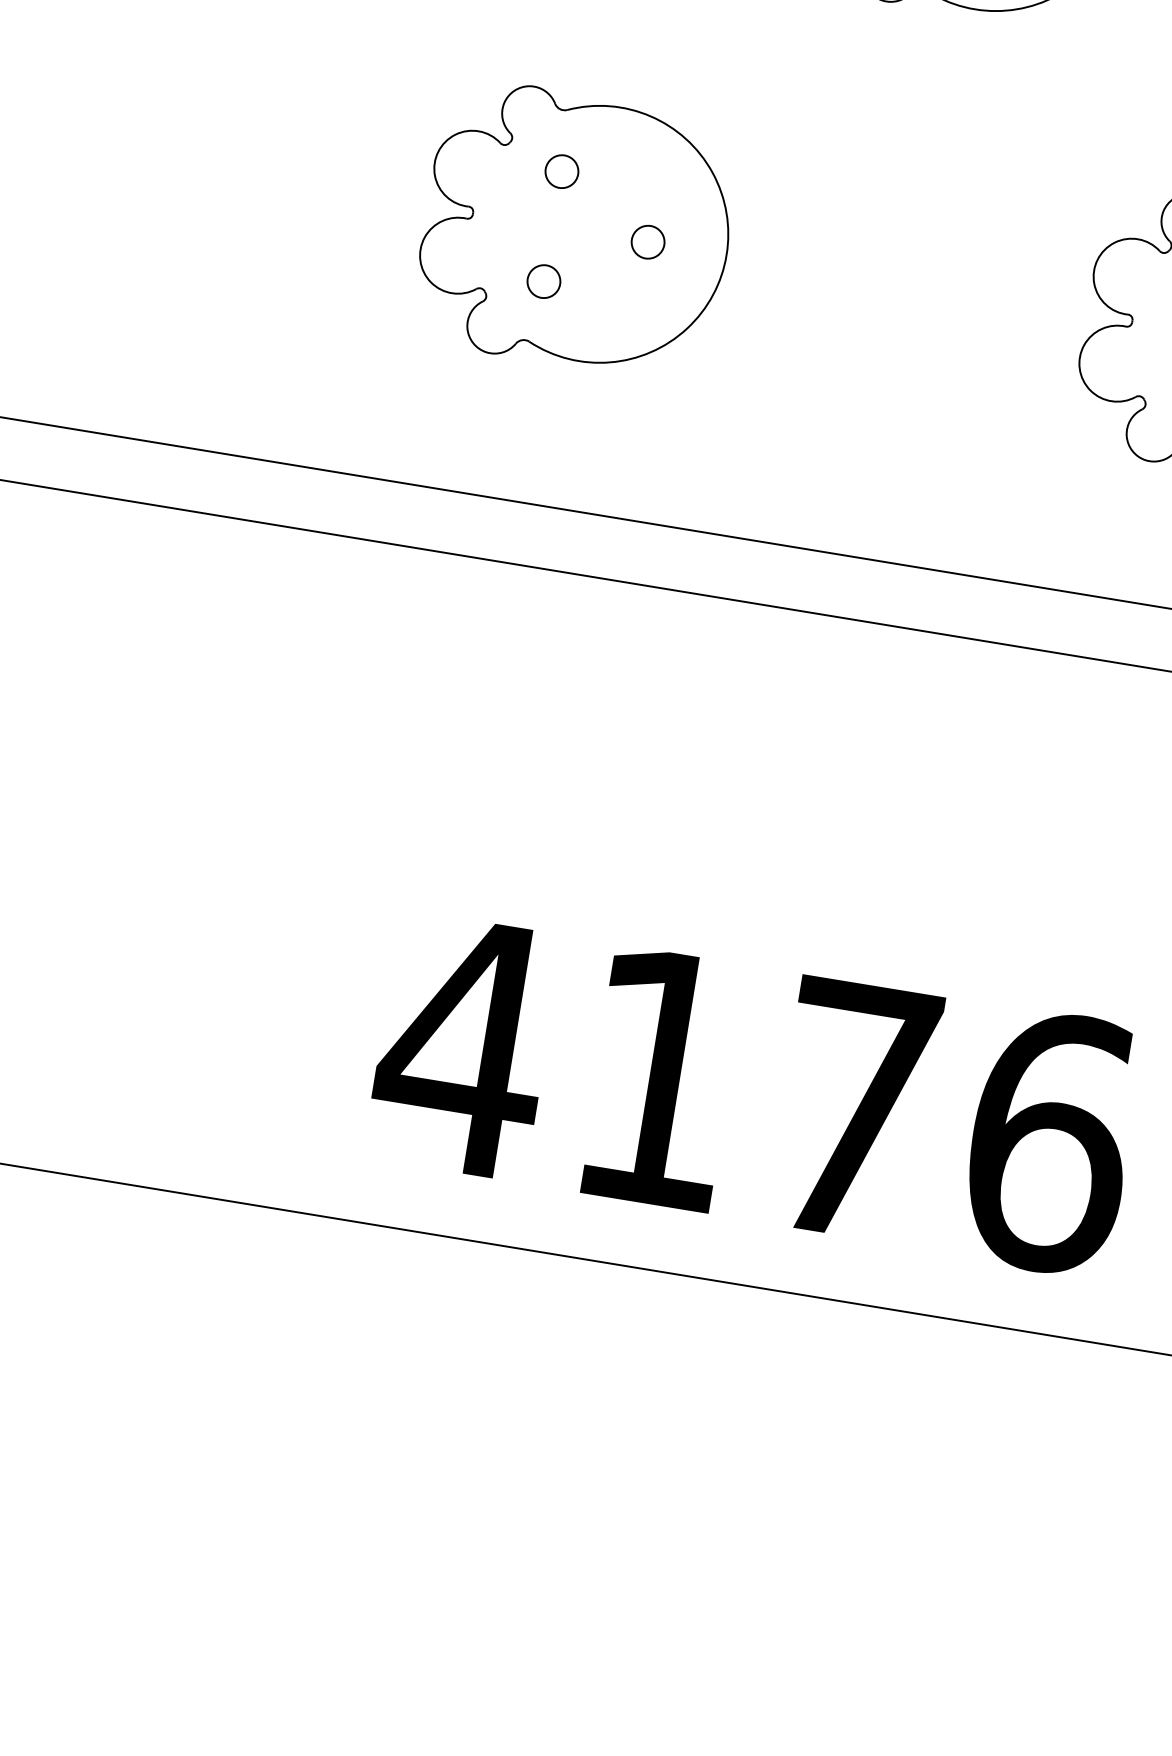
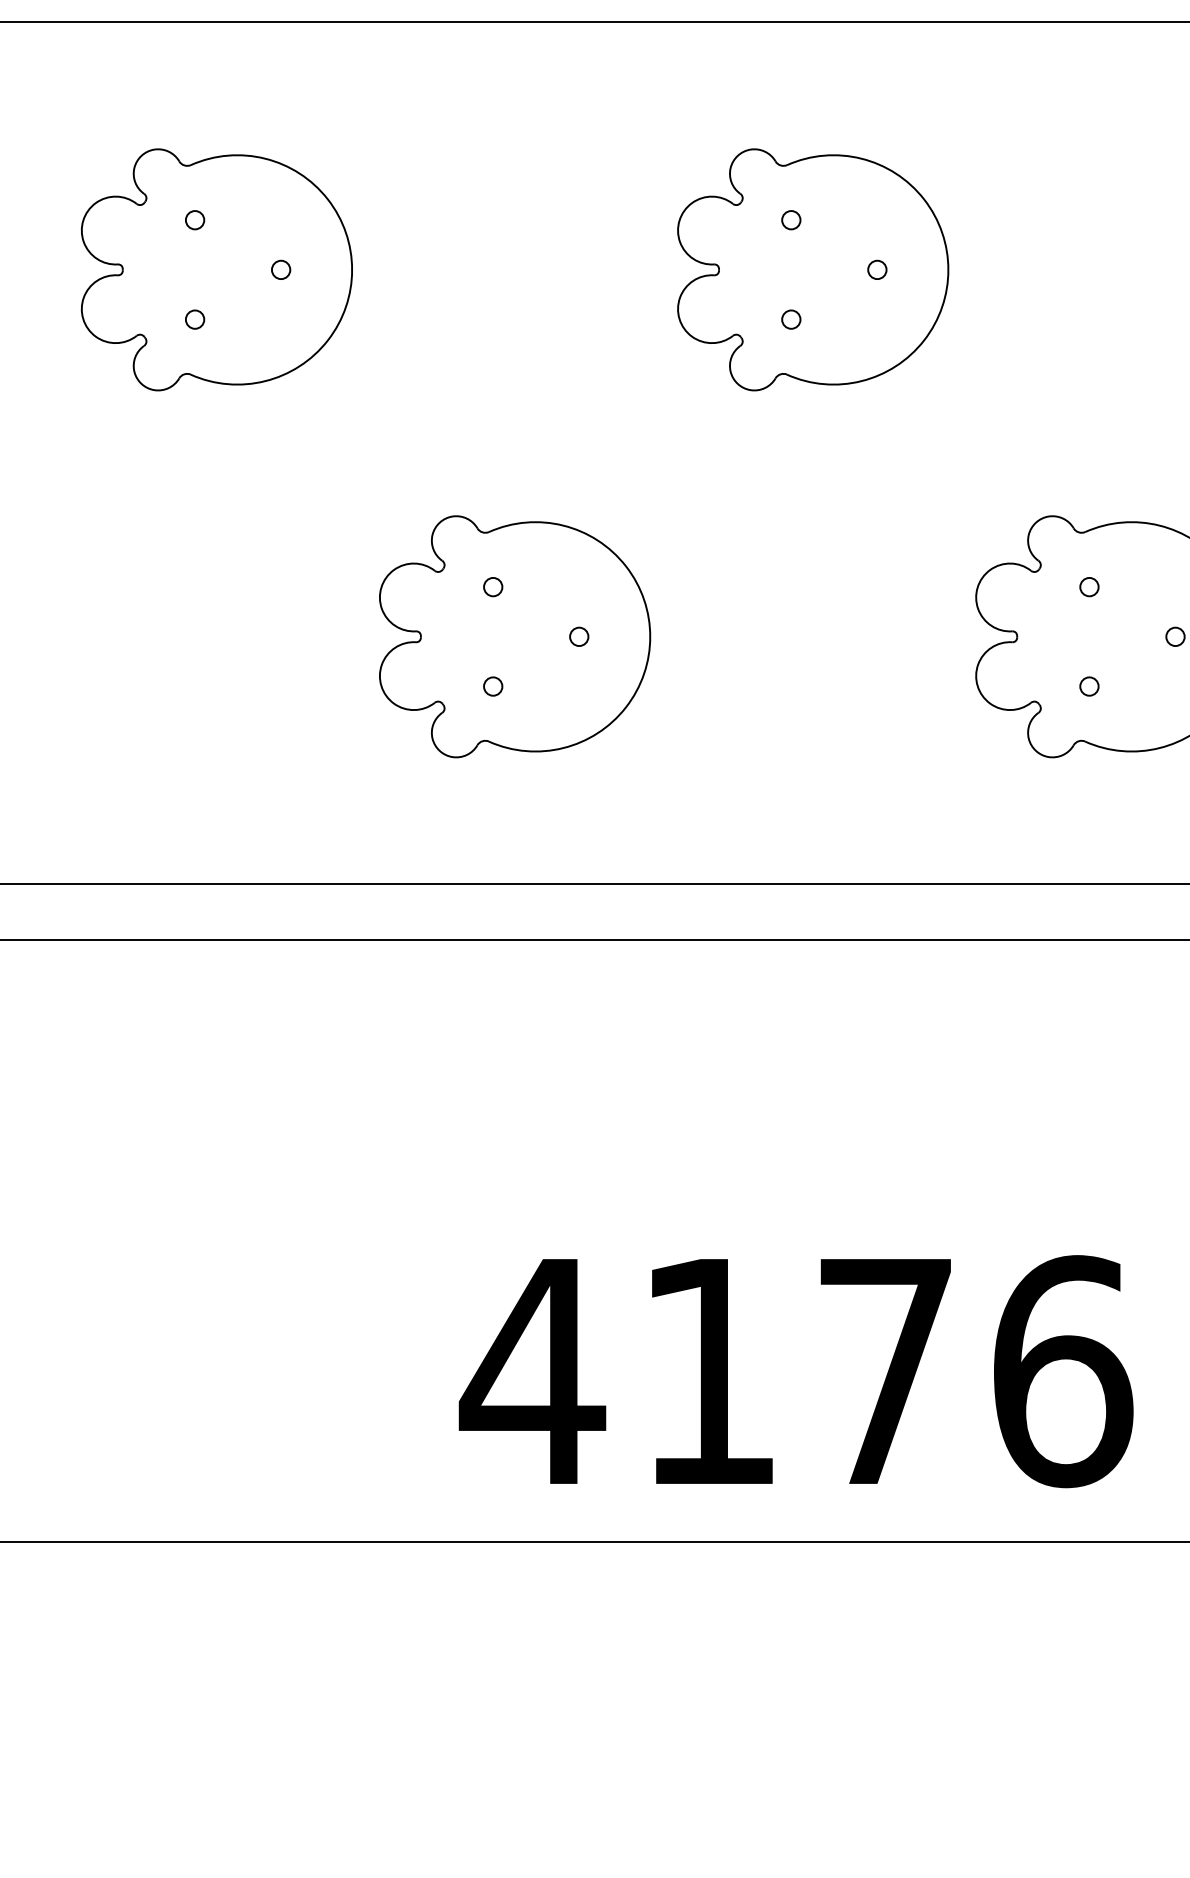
circle: (562, 171) -> (493, 586), size x0.62
circle: (648, 241) -> (579, 636), size x0.62
circle: (544, 281) -> (493, 686), size x0.62

